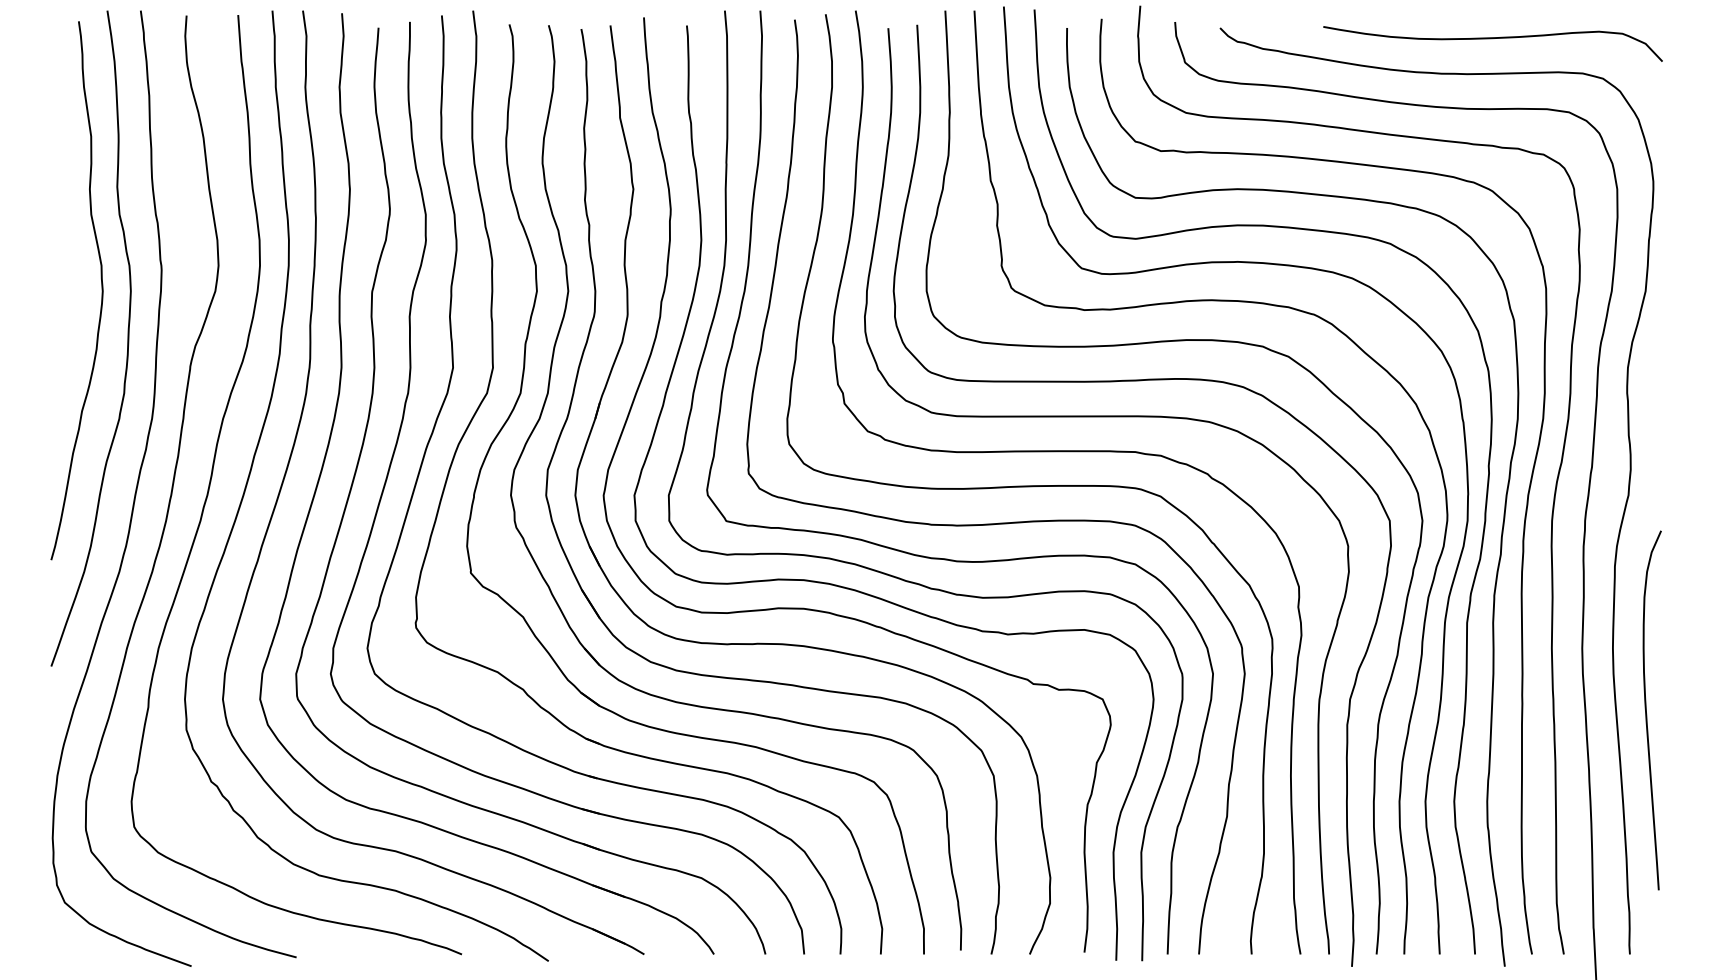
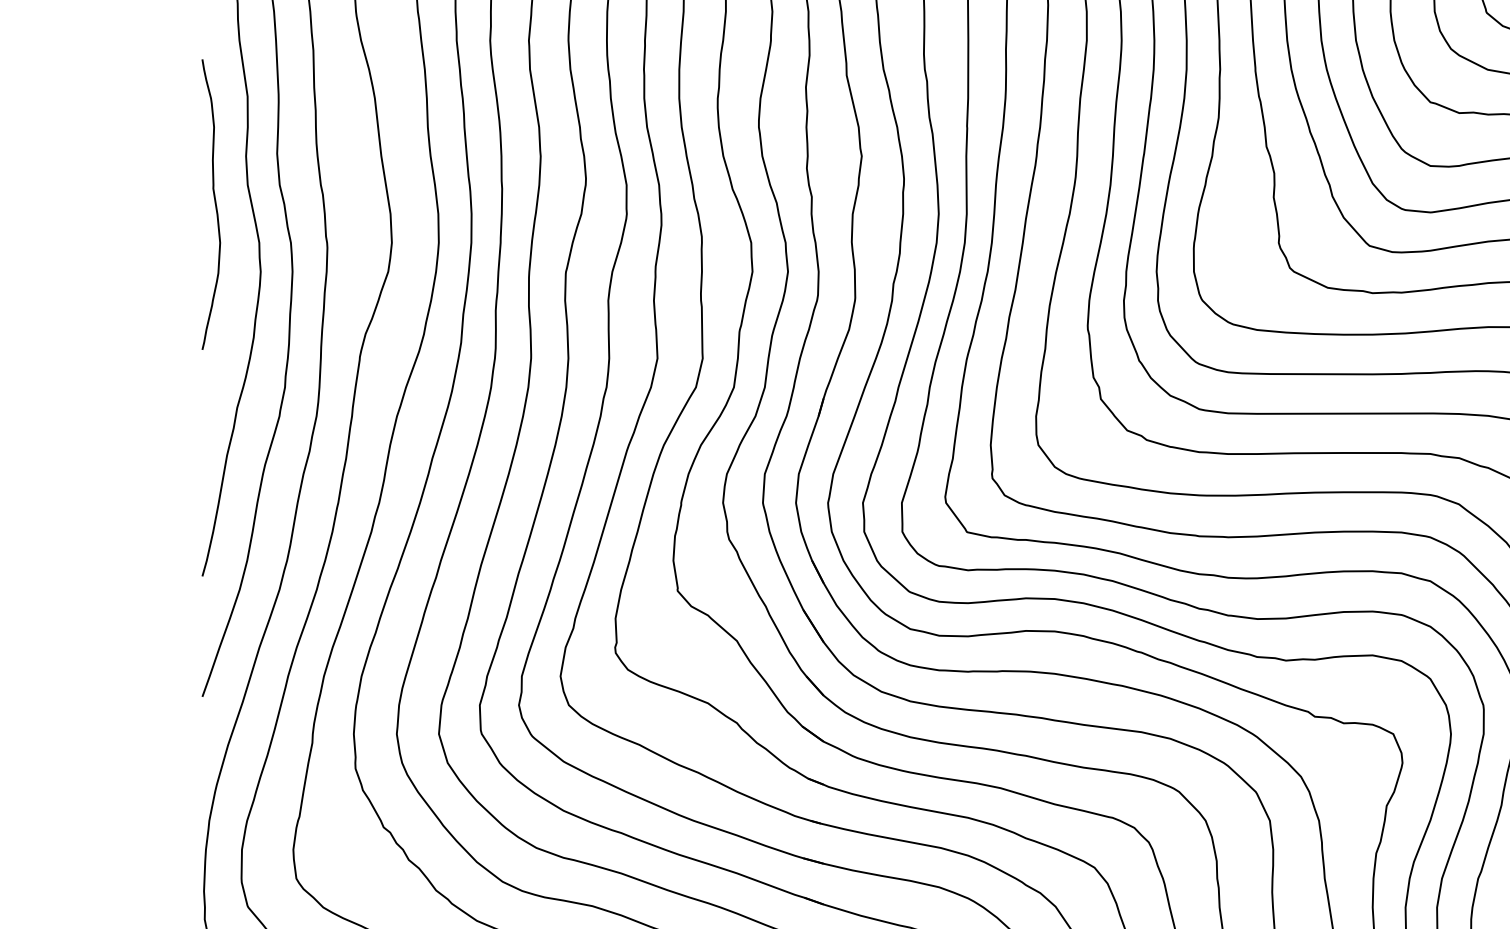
curve: (61, 229) -> (213, 201), added

